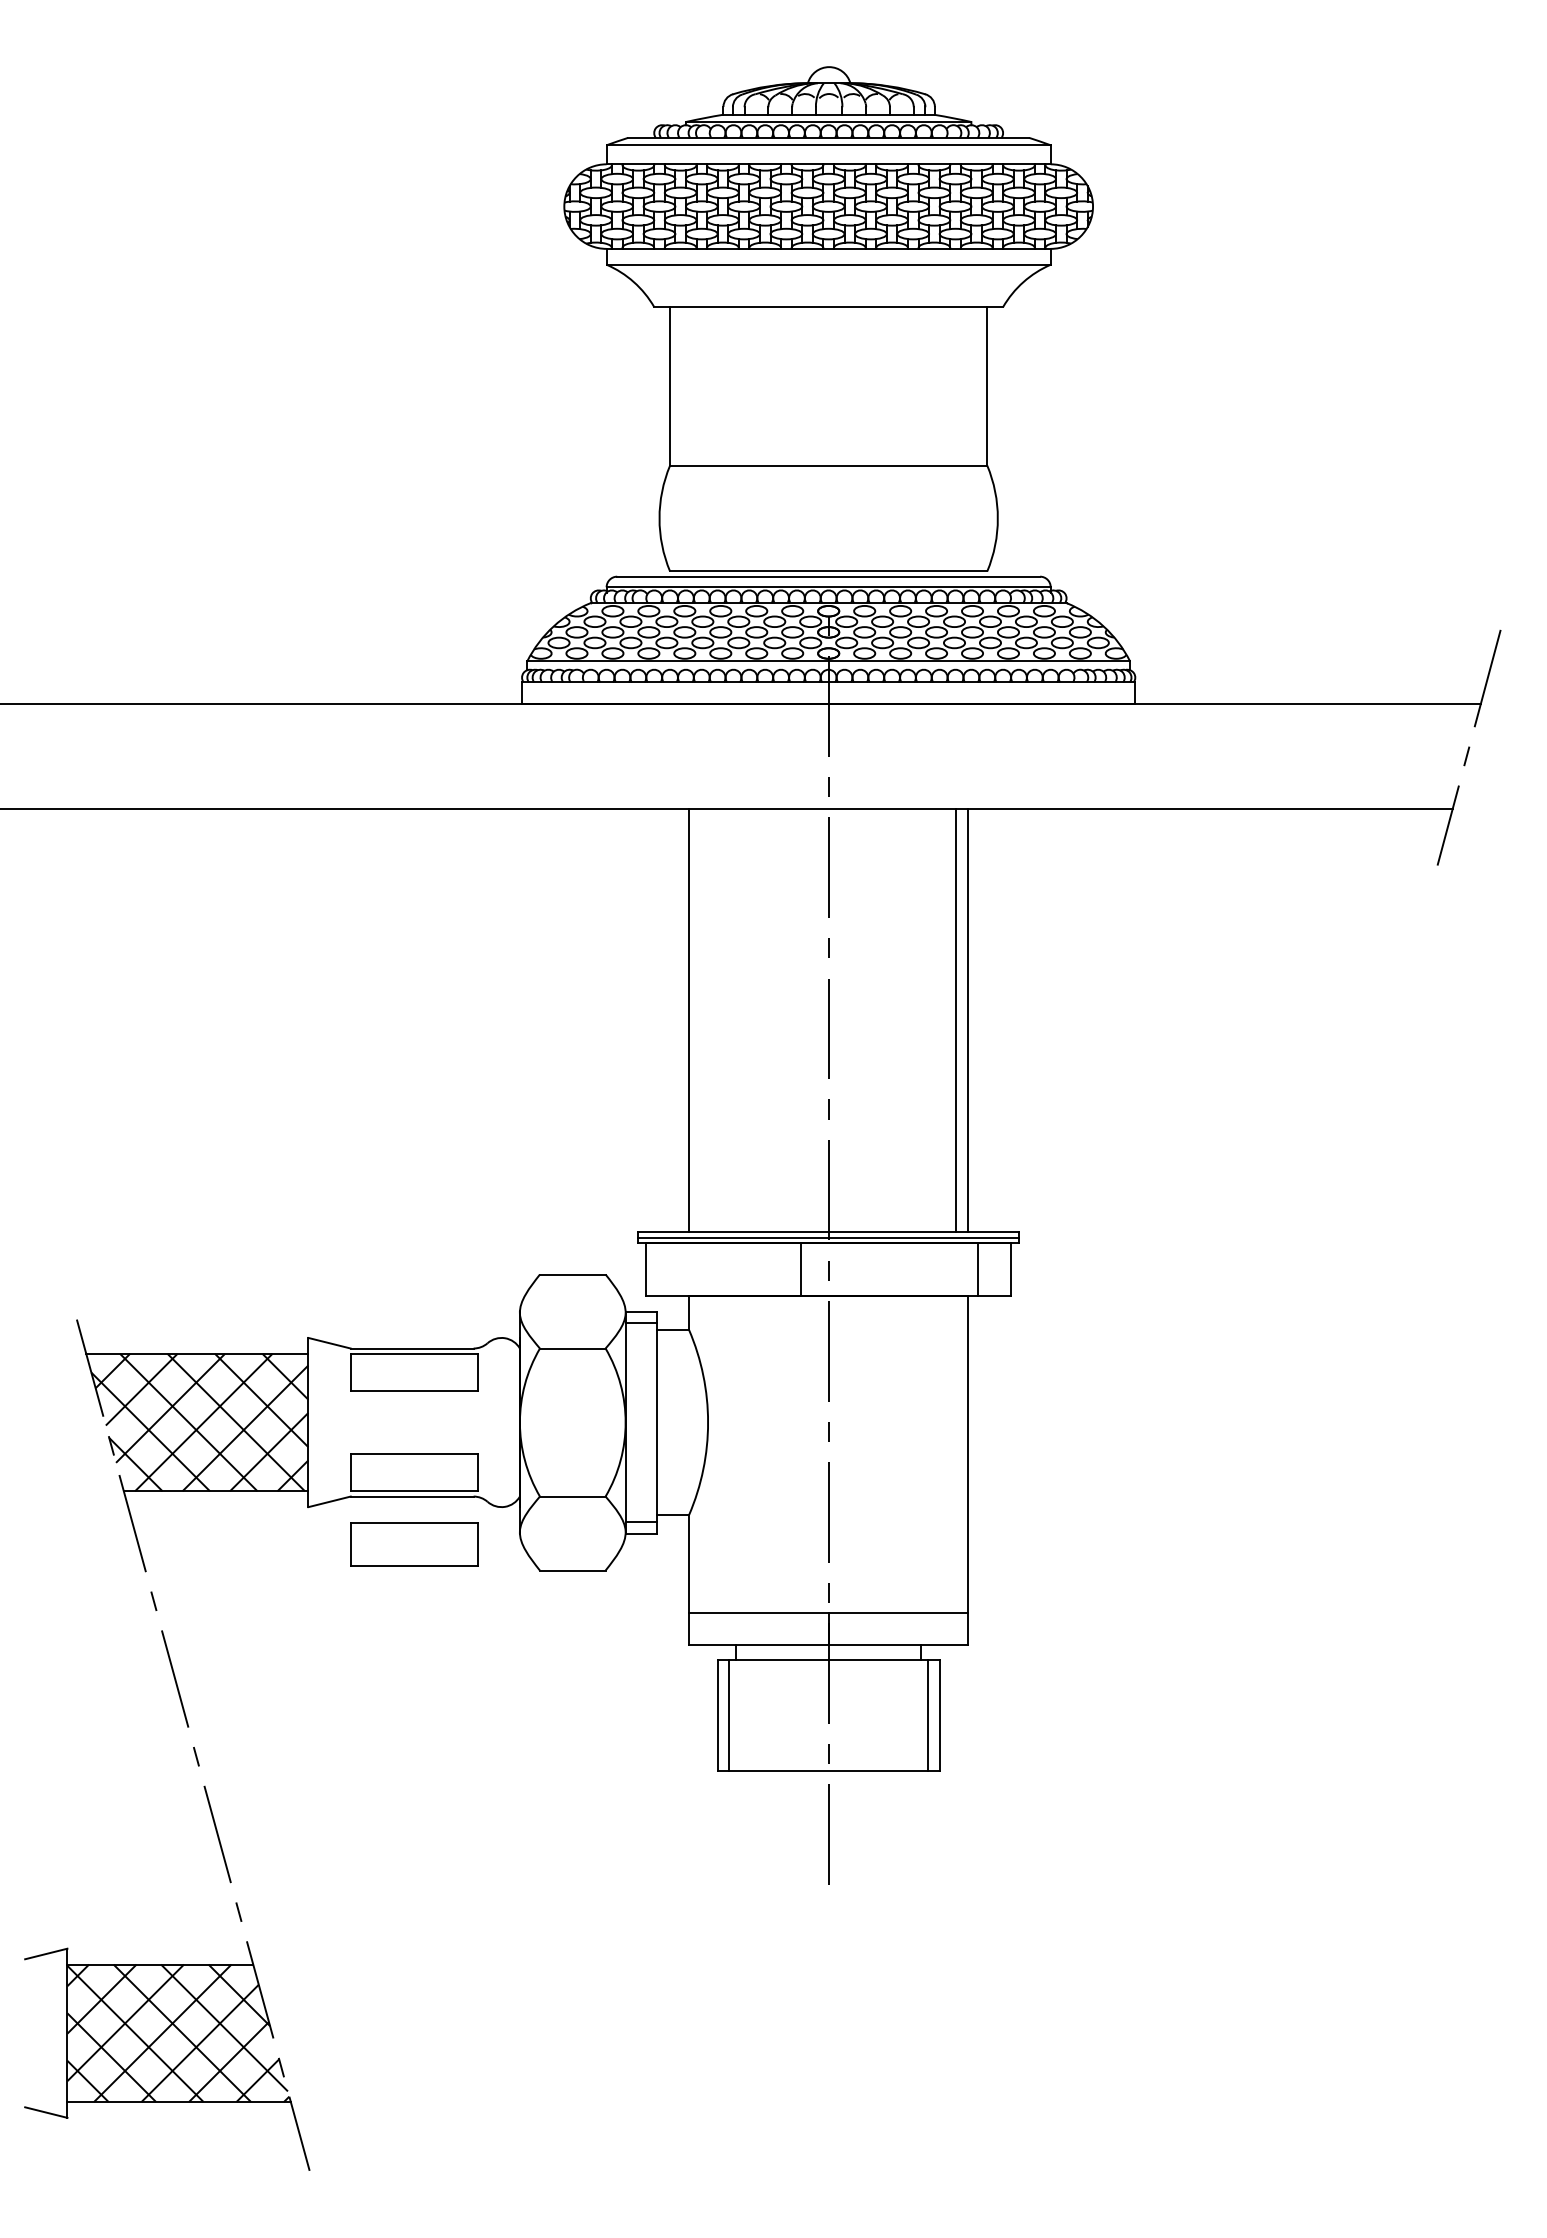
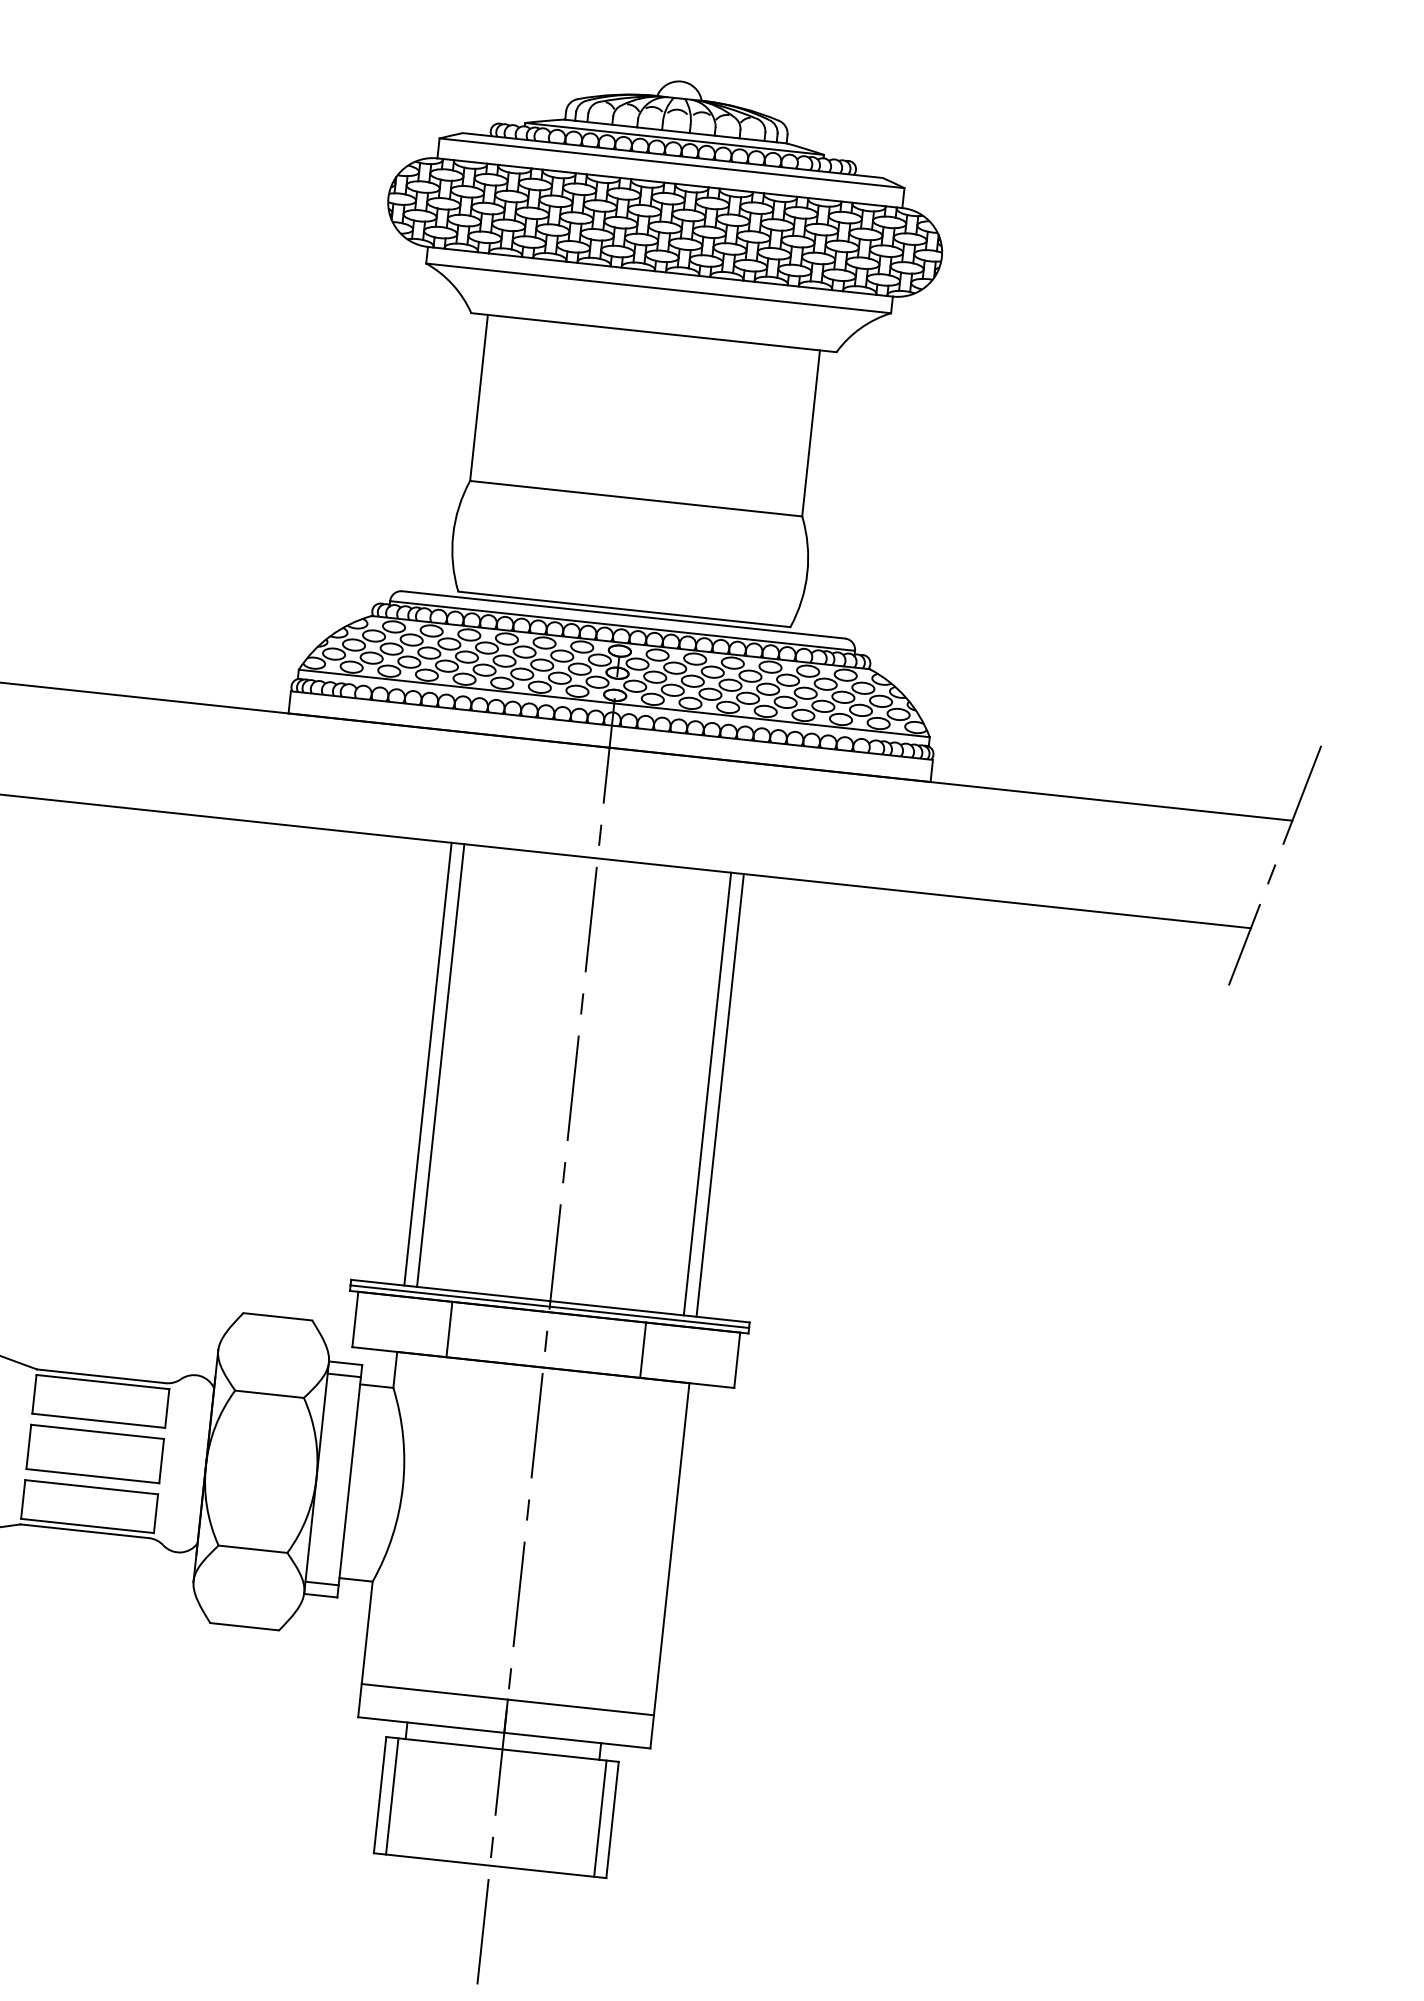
line: (701, 1020) -> (440, 1065), added
line: (801, 1268) -> (449, 1328), moved
line: (978, 1268) -> (643, 1349), moved
part: (414, 1544) -> (95, 1454), moved

